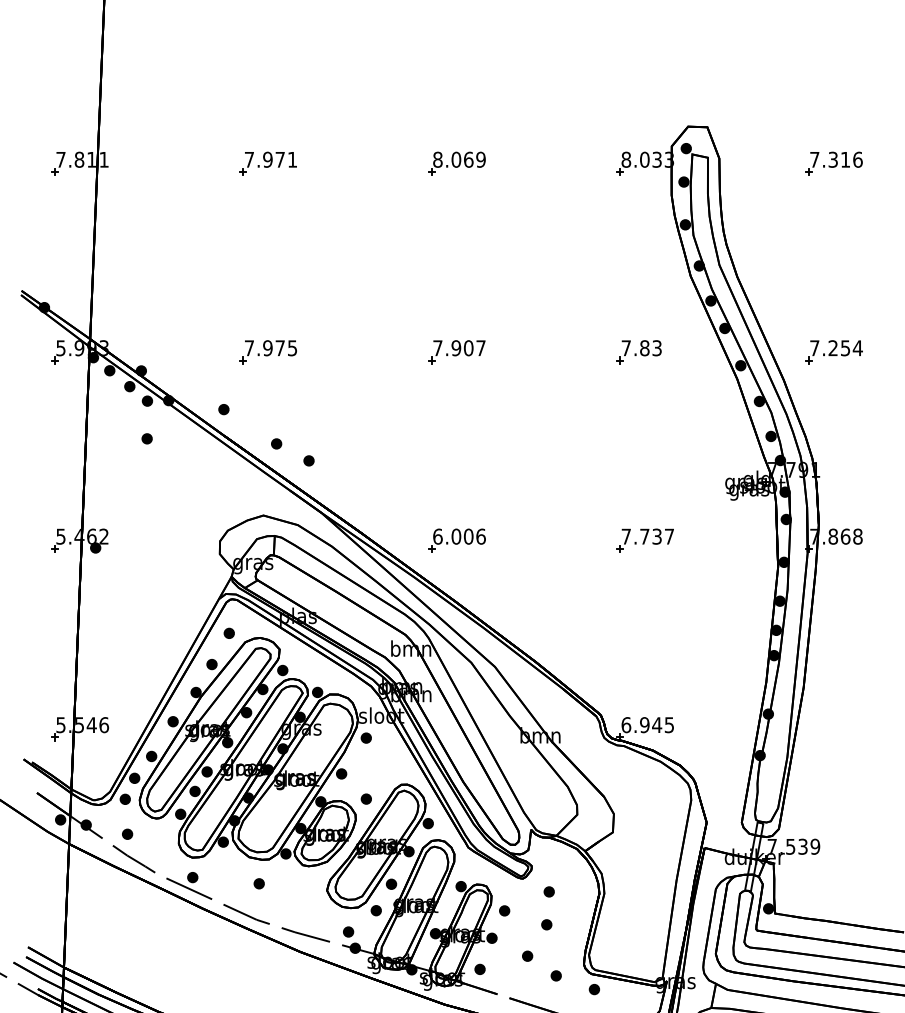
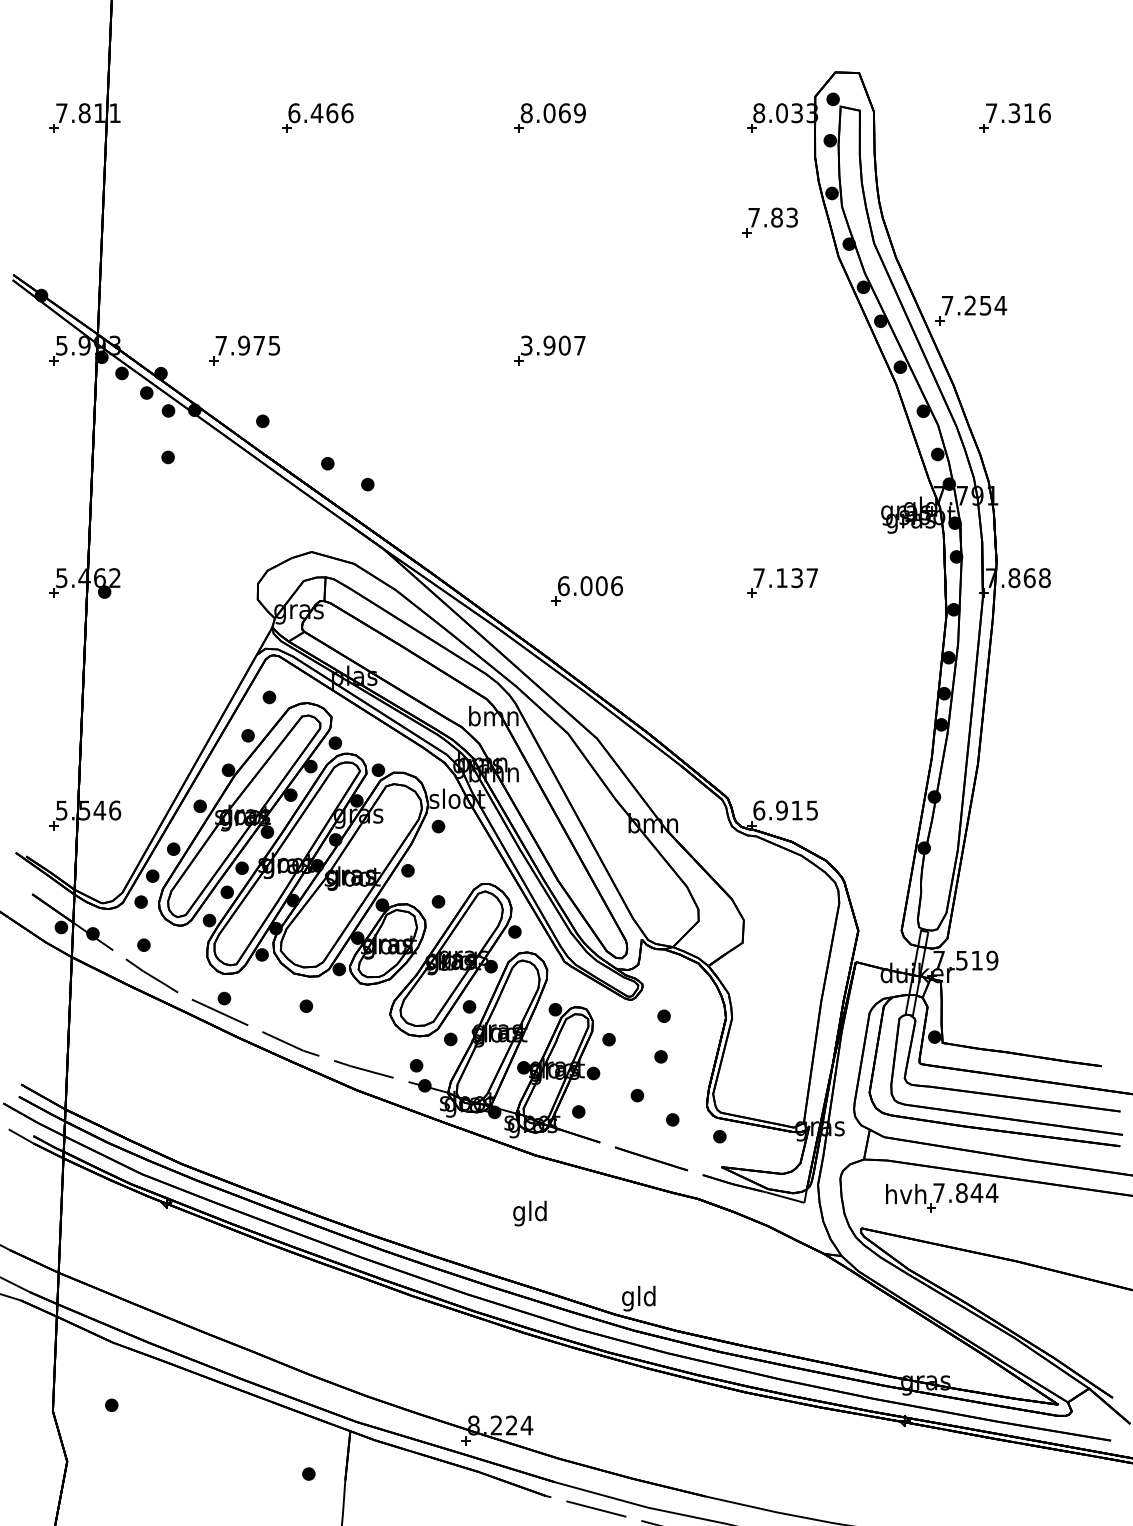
text: (270, 160) -> (320, 113), 7.971 -> 6.466
text: (437, 348) -> (526, 345), 7.907 -> 3.907
part: (268, 352) -> (244, 350), moved
part: (638, 352) -> (769, 222), moved
part: (834, 352) -> (971, 310), moved
text: (644, 536) -> (781, 577), 7.737 -> 7.137
part: (457, 540) -> (587, 590), moved
text: (656, 725) -> (796, 810), 6.945 -> 6.915
text: (802, 846) -> (976, 960), 7.539 -> 7.519

